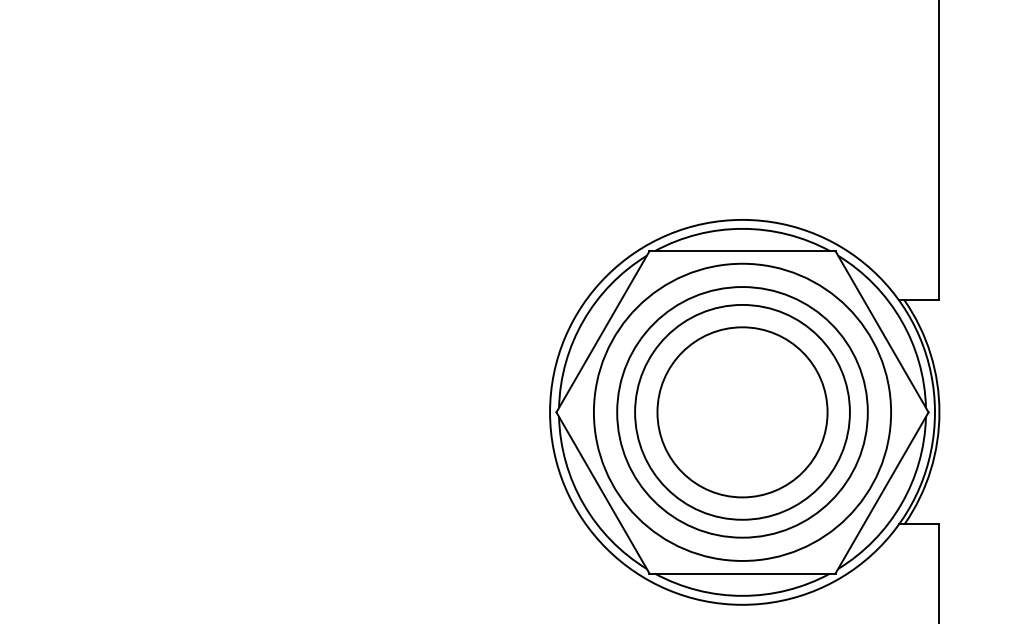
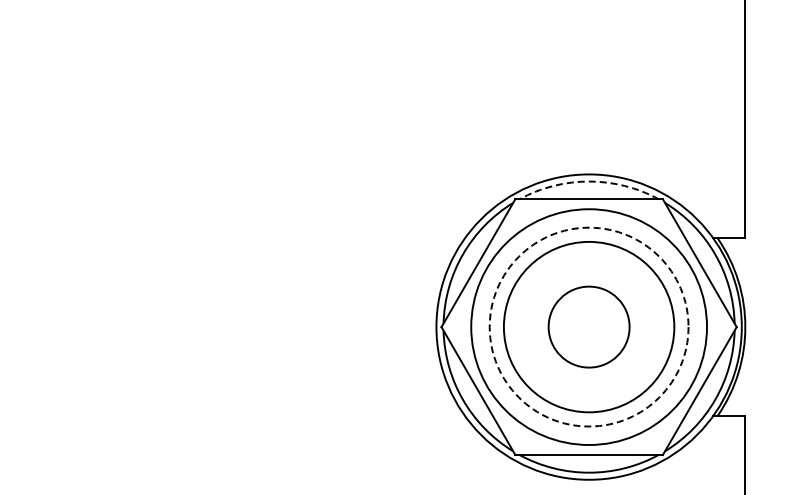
arc: (742, 228) -> (589, 181), solid -> dashed
circle: (741, 411) -> (588, 326), size x0.6
circle: (741, 411) -> (588, 326), solid -> dashed

